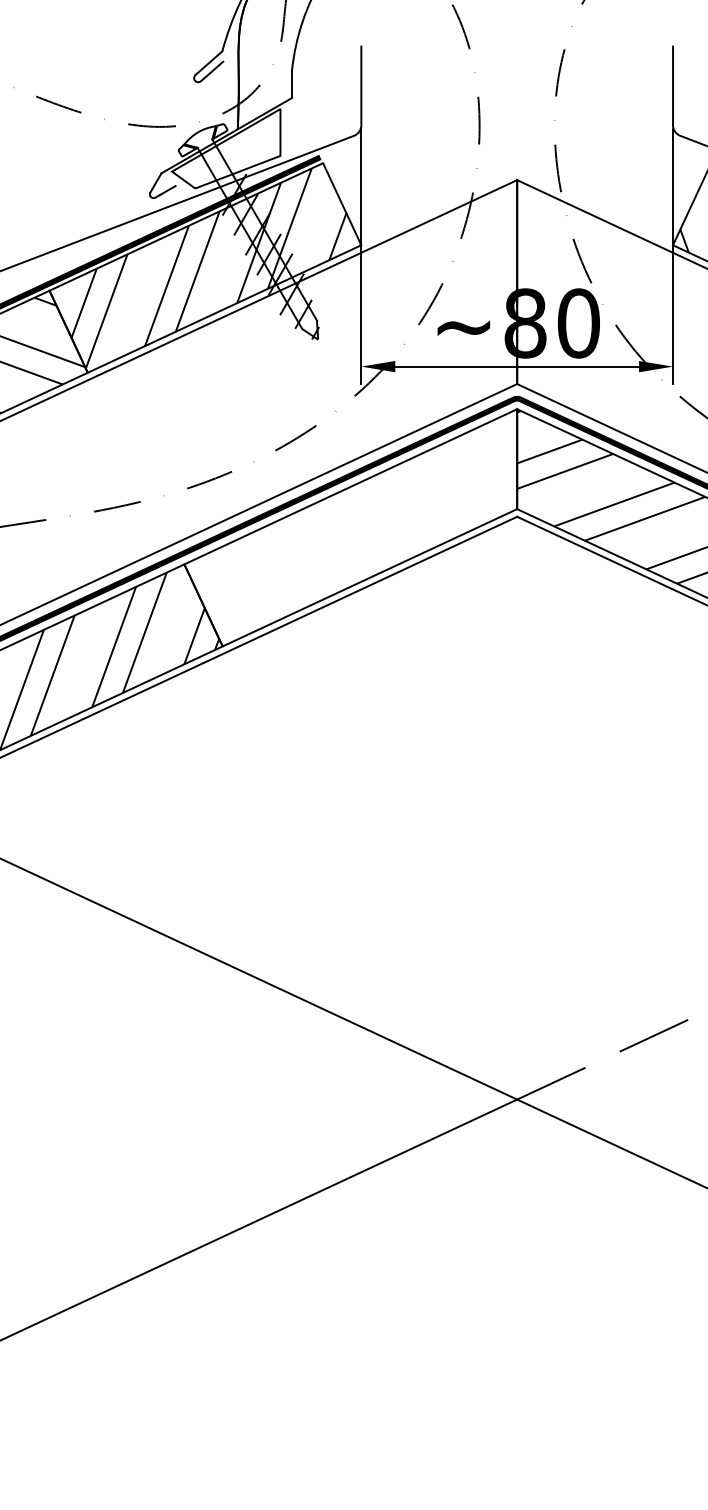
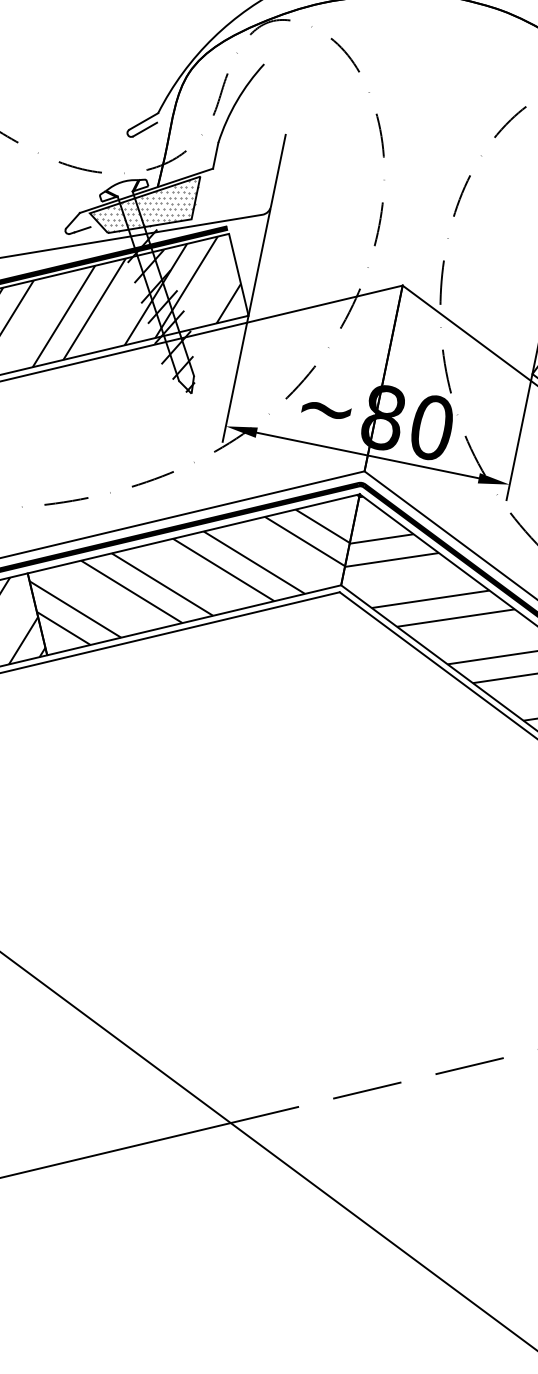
hatch: (228, 150) -> (145, 204), added
hatch: (352, 518) -> (189, 563), added

